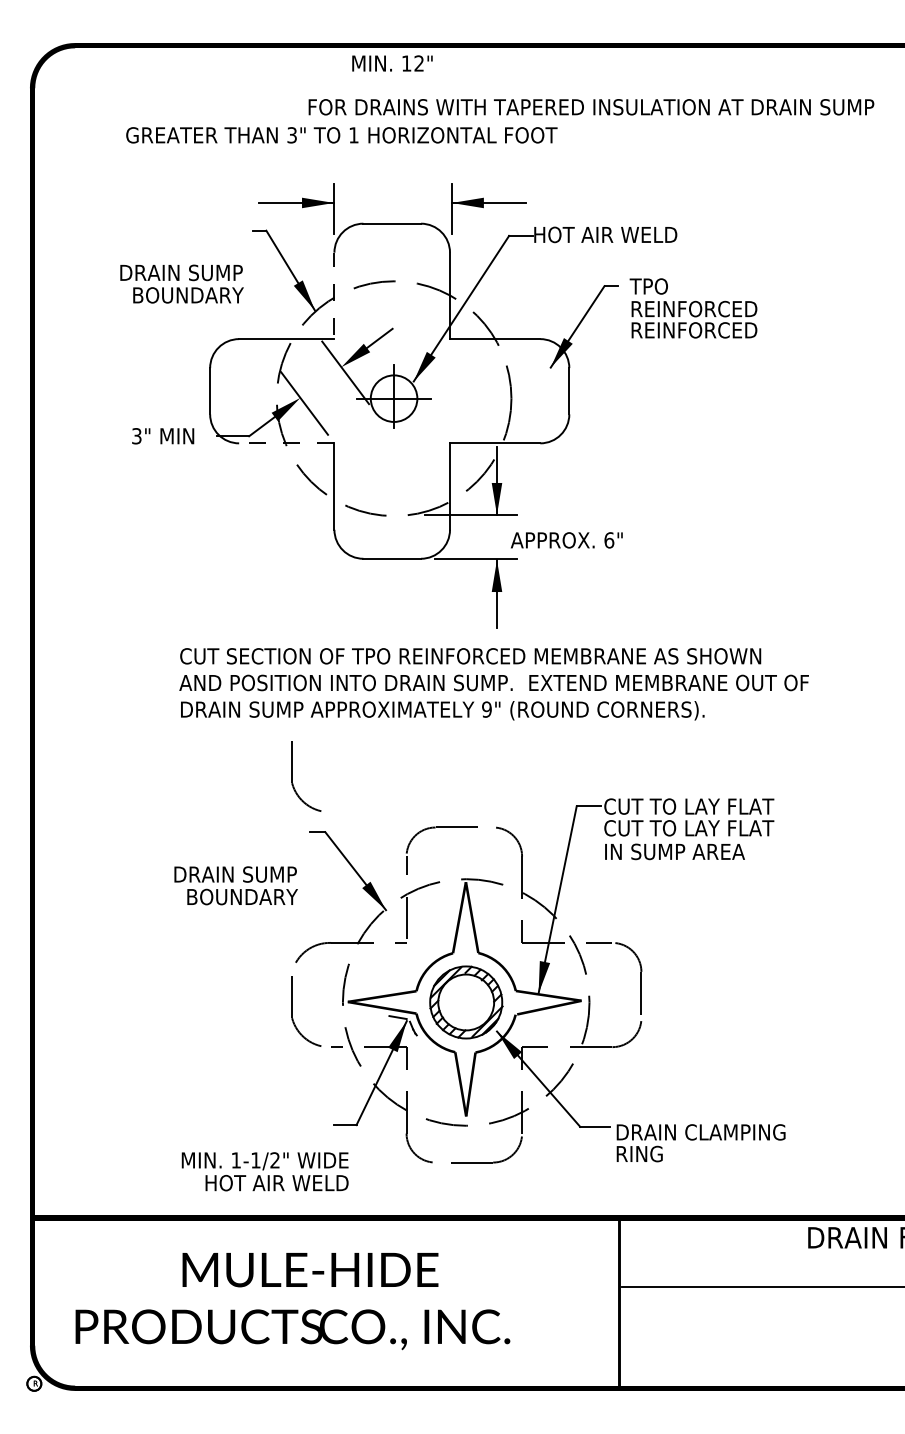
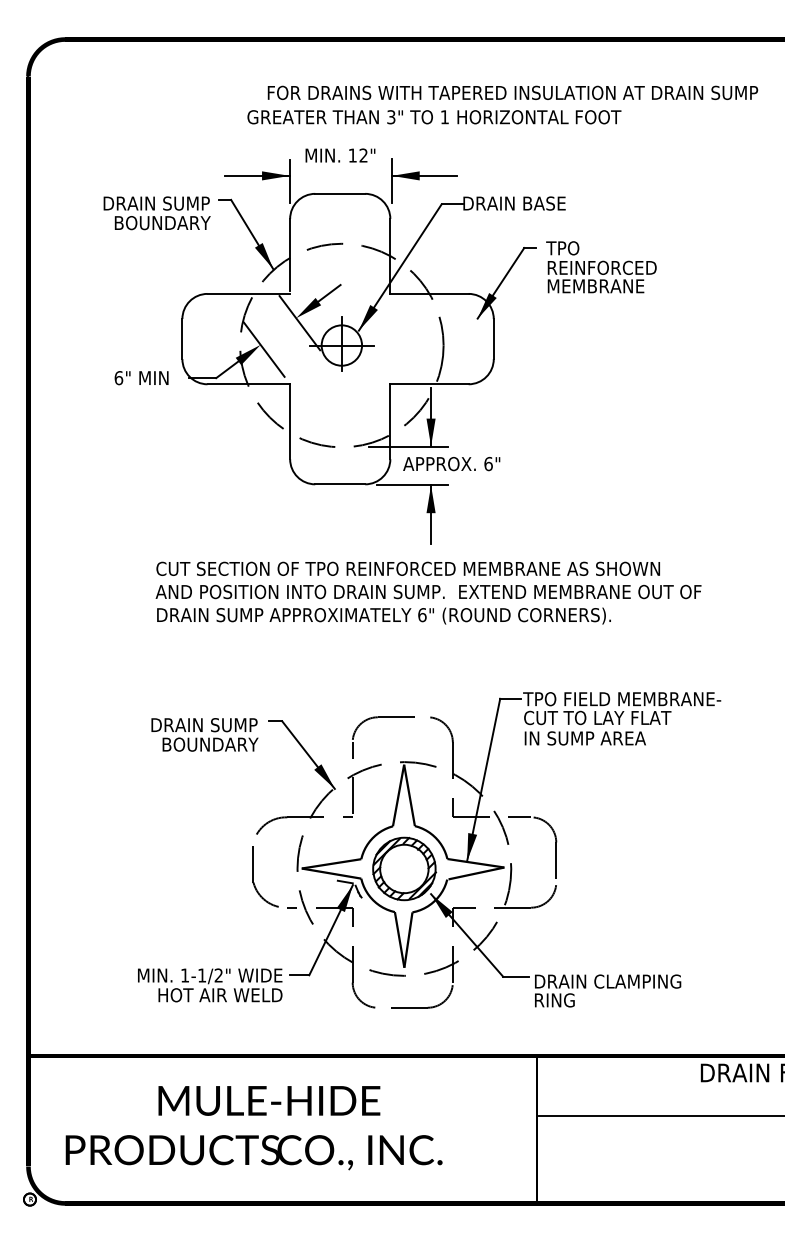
text: (392, 63) -> (340, 155), moved
text: (341, 135) -> (434, 117), moved
text: (606, 234) -> (526, 203), HOT AIR WELD -> DRAIN BASE
text: (181, 283) -> (156, 212), moved
line: (334, 293) -> (290, 254), dashed -> solid
text: (695, 330) -> (603, 286), REINFORCED -> MEMBRANE
text: (136, 436) -> (118, 378), 3" -> 6"
line: (286, 443) -> (248, 384), dashed -> solid
text: (566, 540) -> (451, 464), moved
text: (486, 709) -> (421, 614), 9" -> 6"
part: (292, 776) -> (253, 673), removed
text: (717, 806) -> (622, 699), CUT TO LAY FLAT -> TPO FIELD MEMBRANE-
text: (235, 885) -> (204, 734), moved
text: (264, 1171) -> (209, 985), moved

